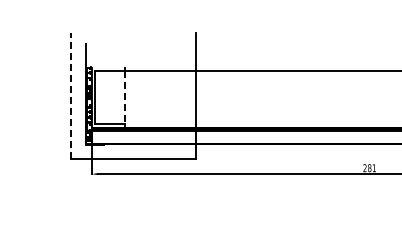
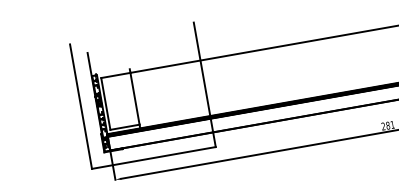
line: (70, 95) -> (80, 106), dashed -> solid
line: (125, 98) -> (135, 99), dashed -> solid

